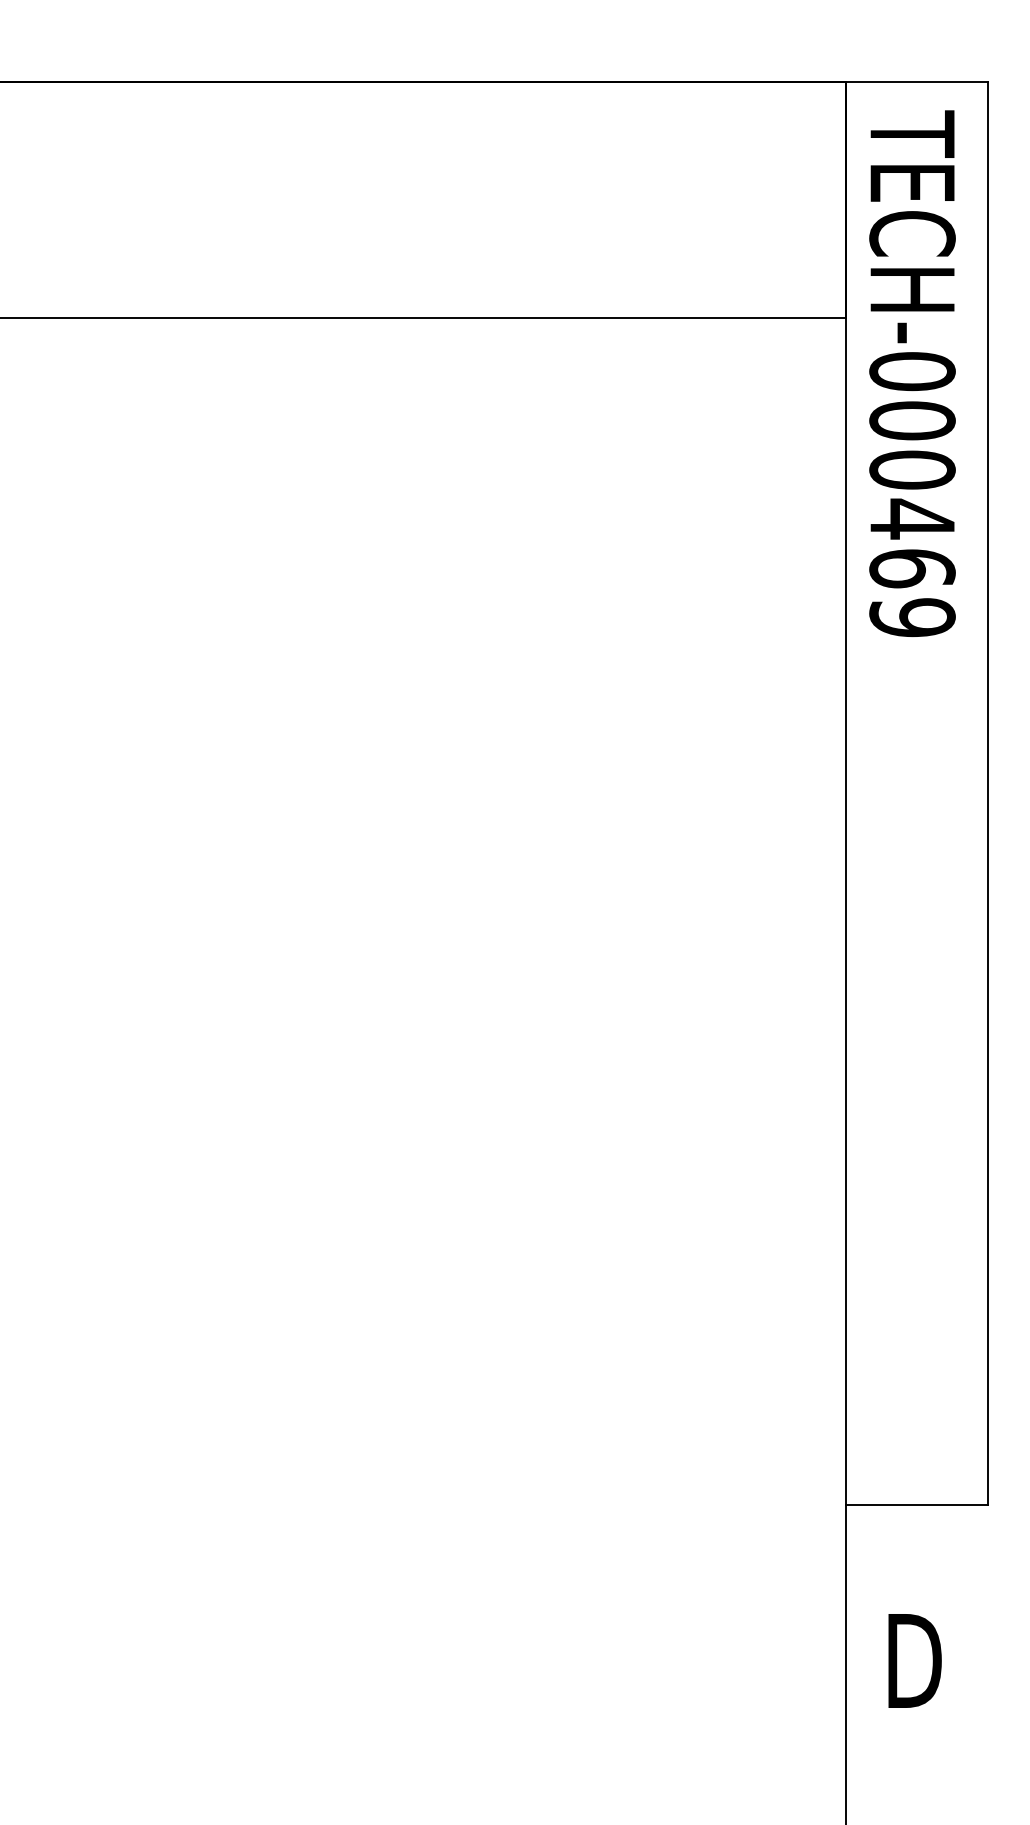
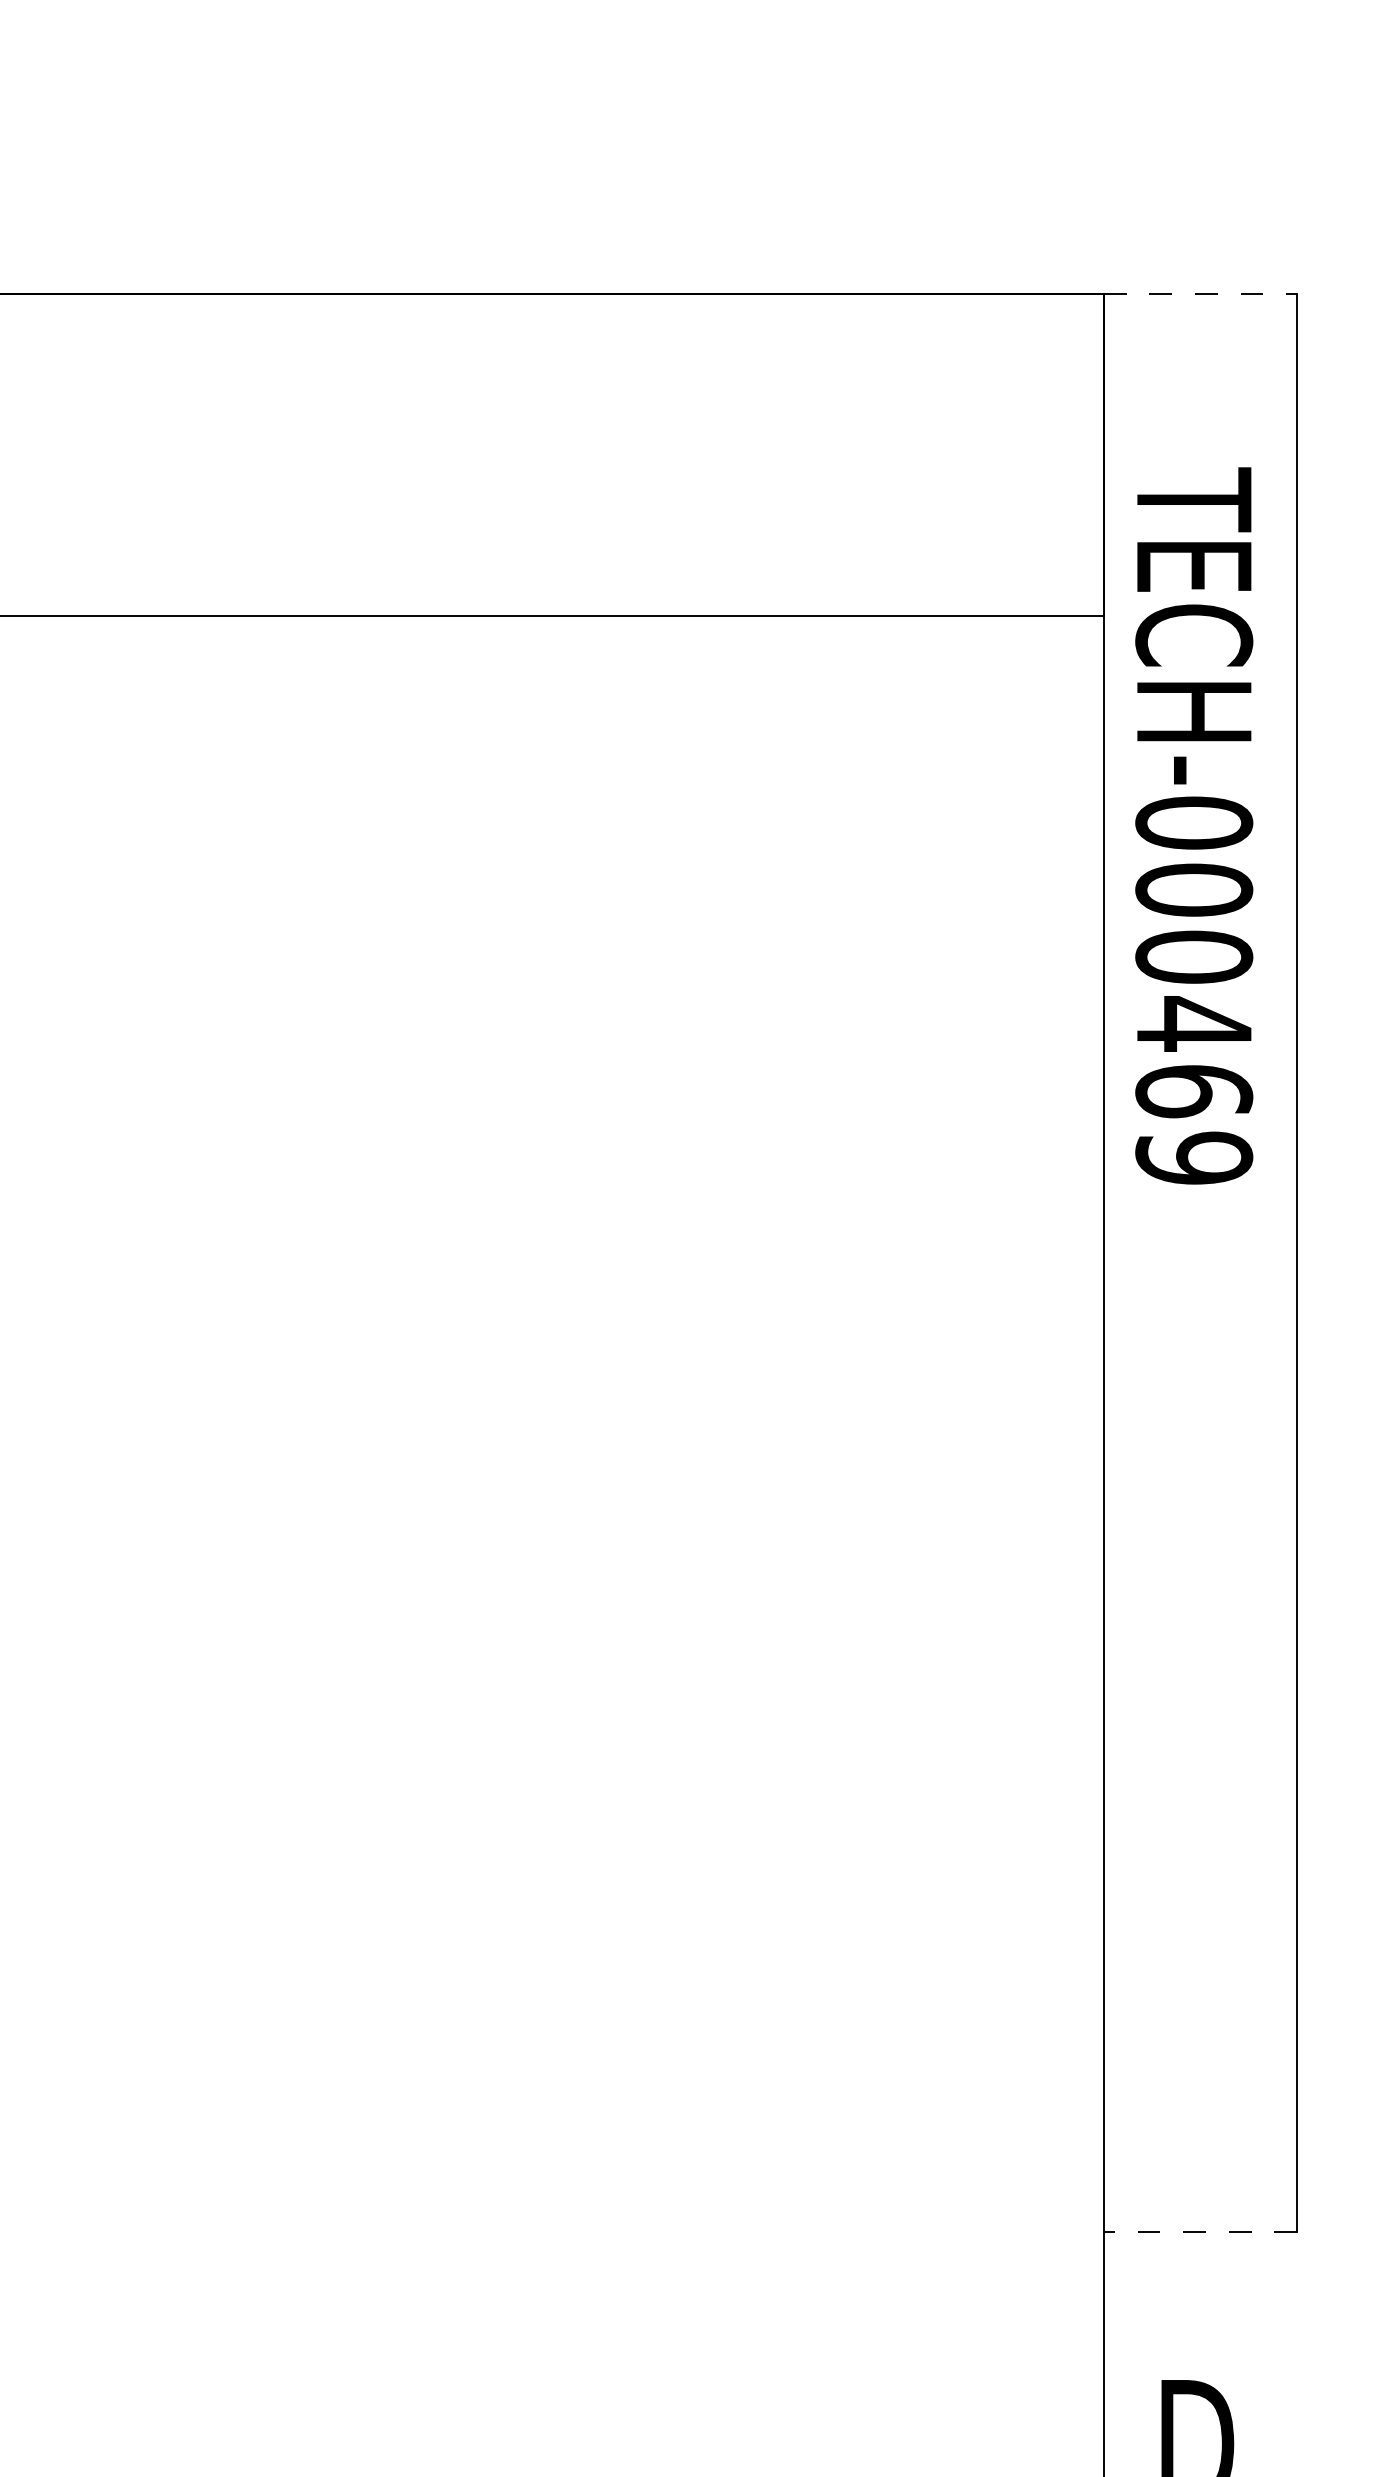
line: (917, 81) -> (1201, 293), solid -> dashed
text: (912, 373) -> (1194, 825), moved
line: (917, 1505) -> (1201, 2232), solid -> dashed

